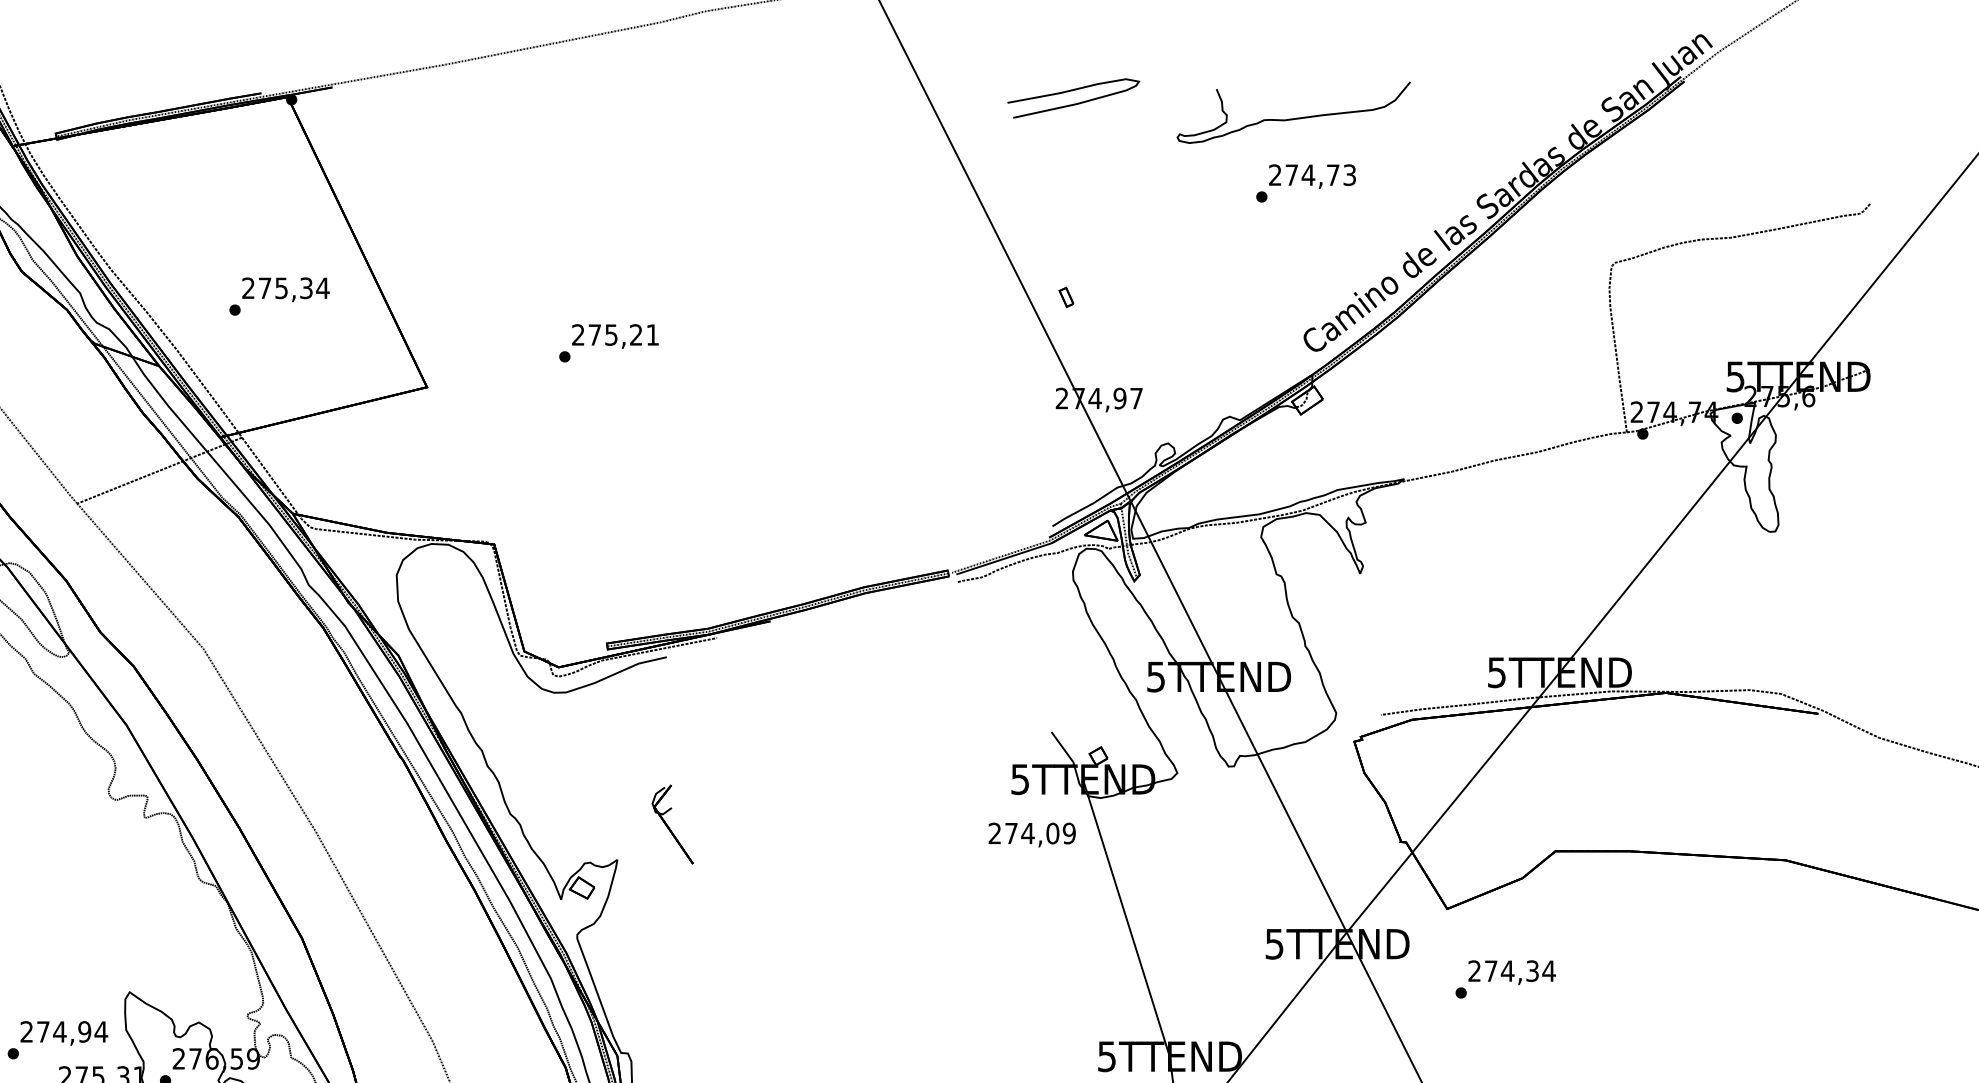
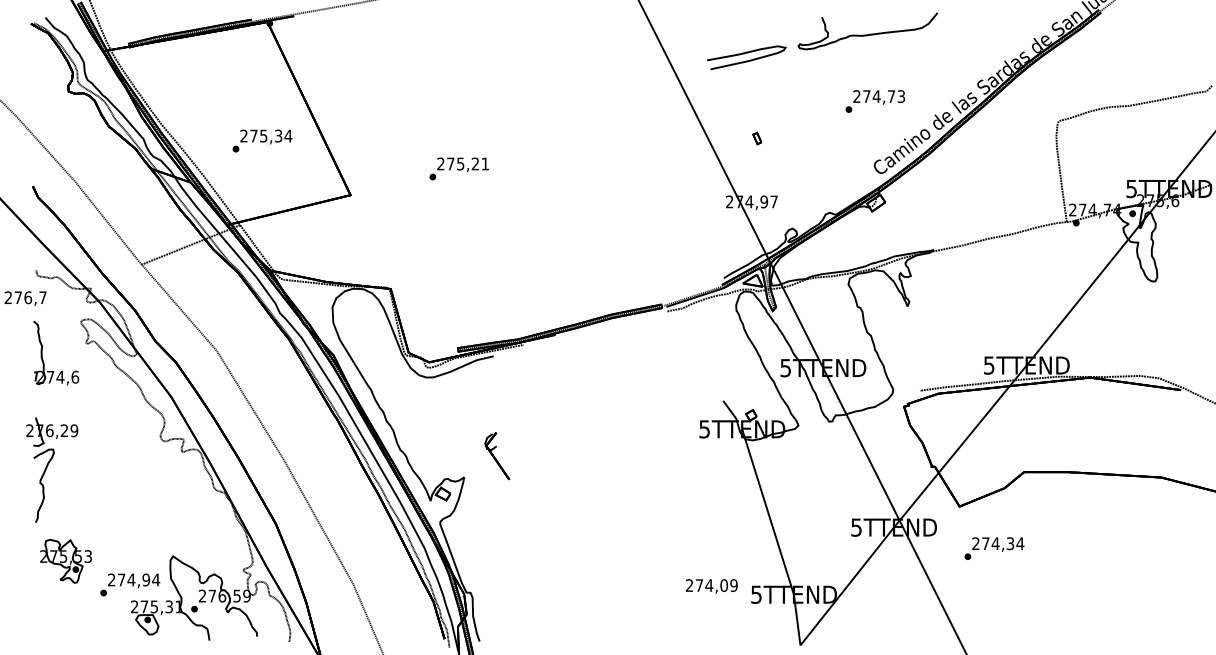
curve: (1073, 102) -> (746, 60), moved
text: (1306, 183) -> (875, 101), moved
part: (1066, 297) -> (757, 138), moved
text: (1031, 835) -> (711, 586), moved

